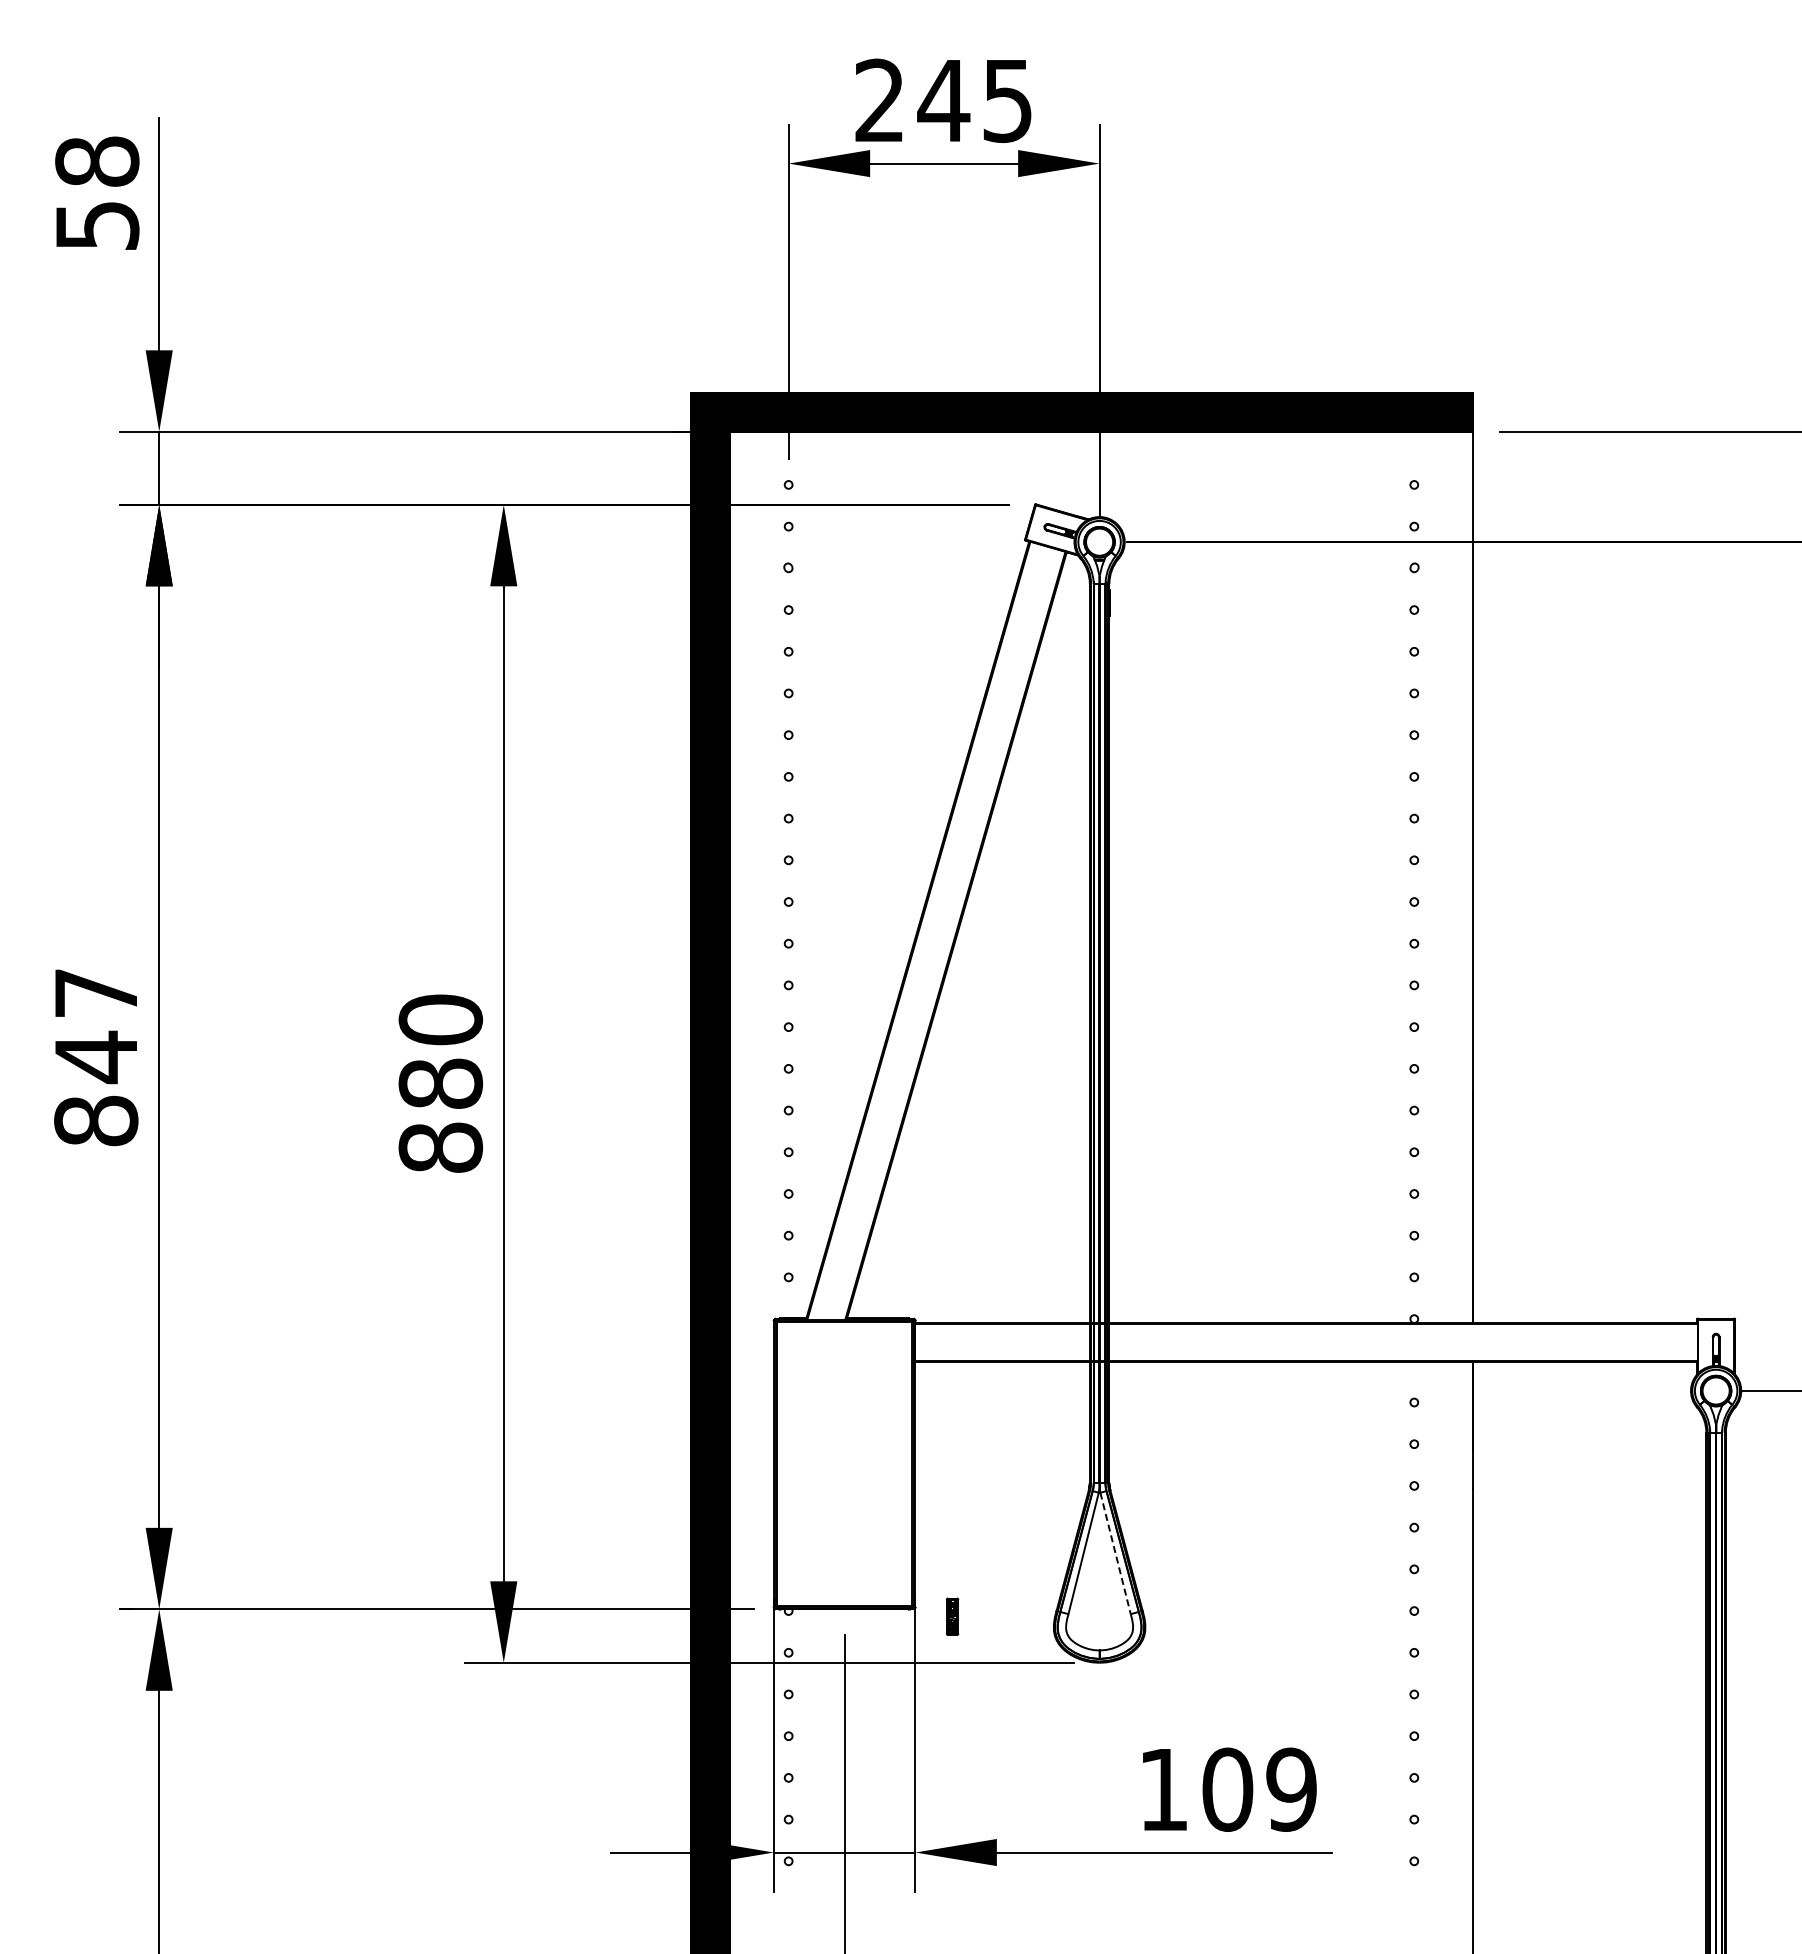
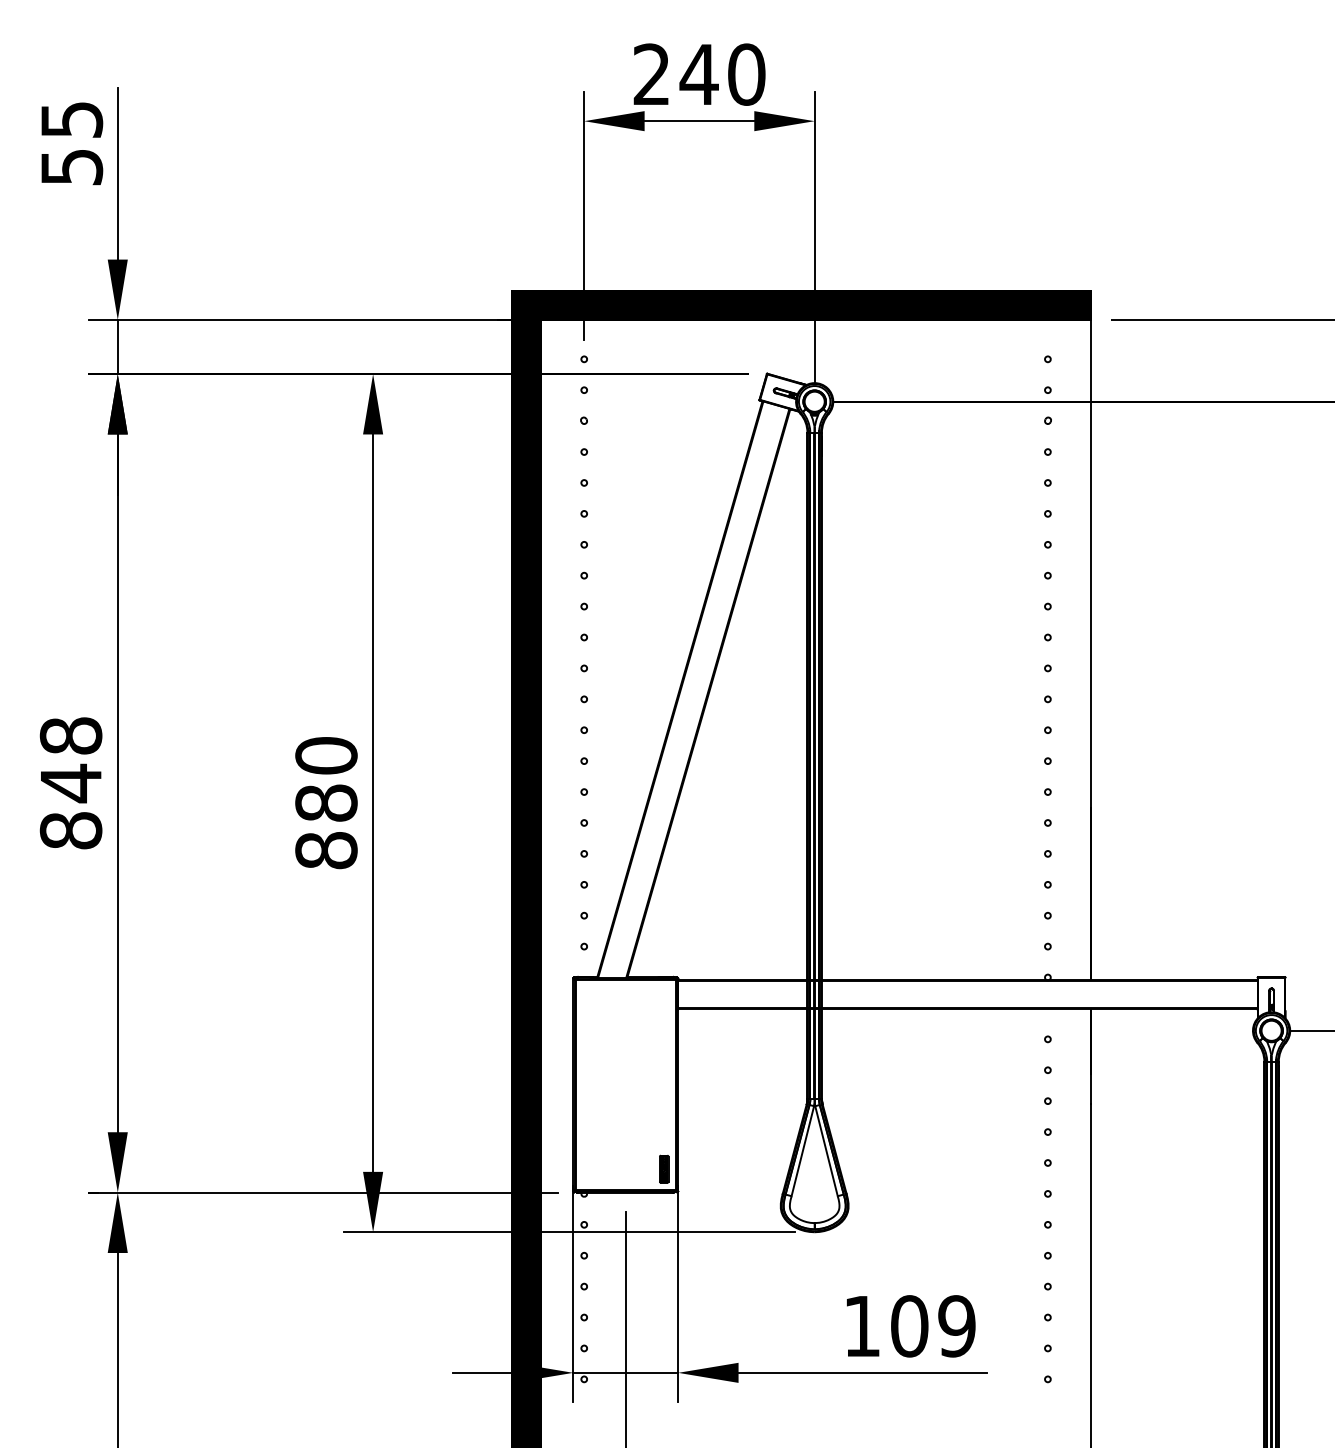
text: (1007, 100) -> (746, 74), 245 -> 240
text: (97, 161) -> (72, 119), 58 -> 55
text: (96, 993) -> (71, 736), 847 -> 848
line: (1115, 1553) -> (826, 1151), dashed -> solid
part: (952, 1616) -> (664, 1169), moved

